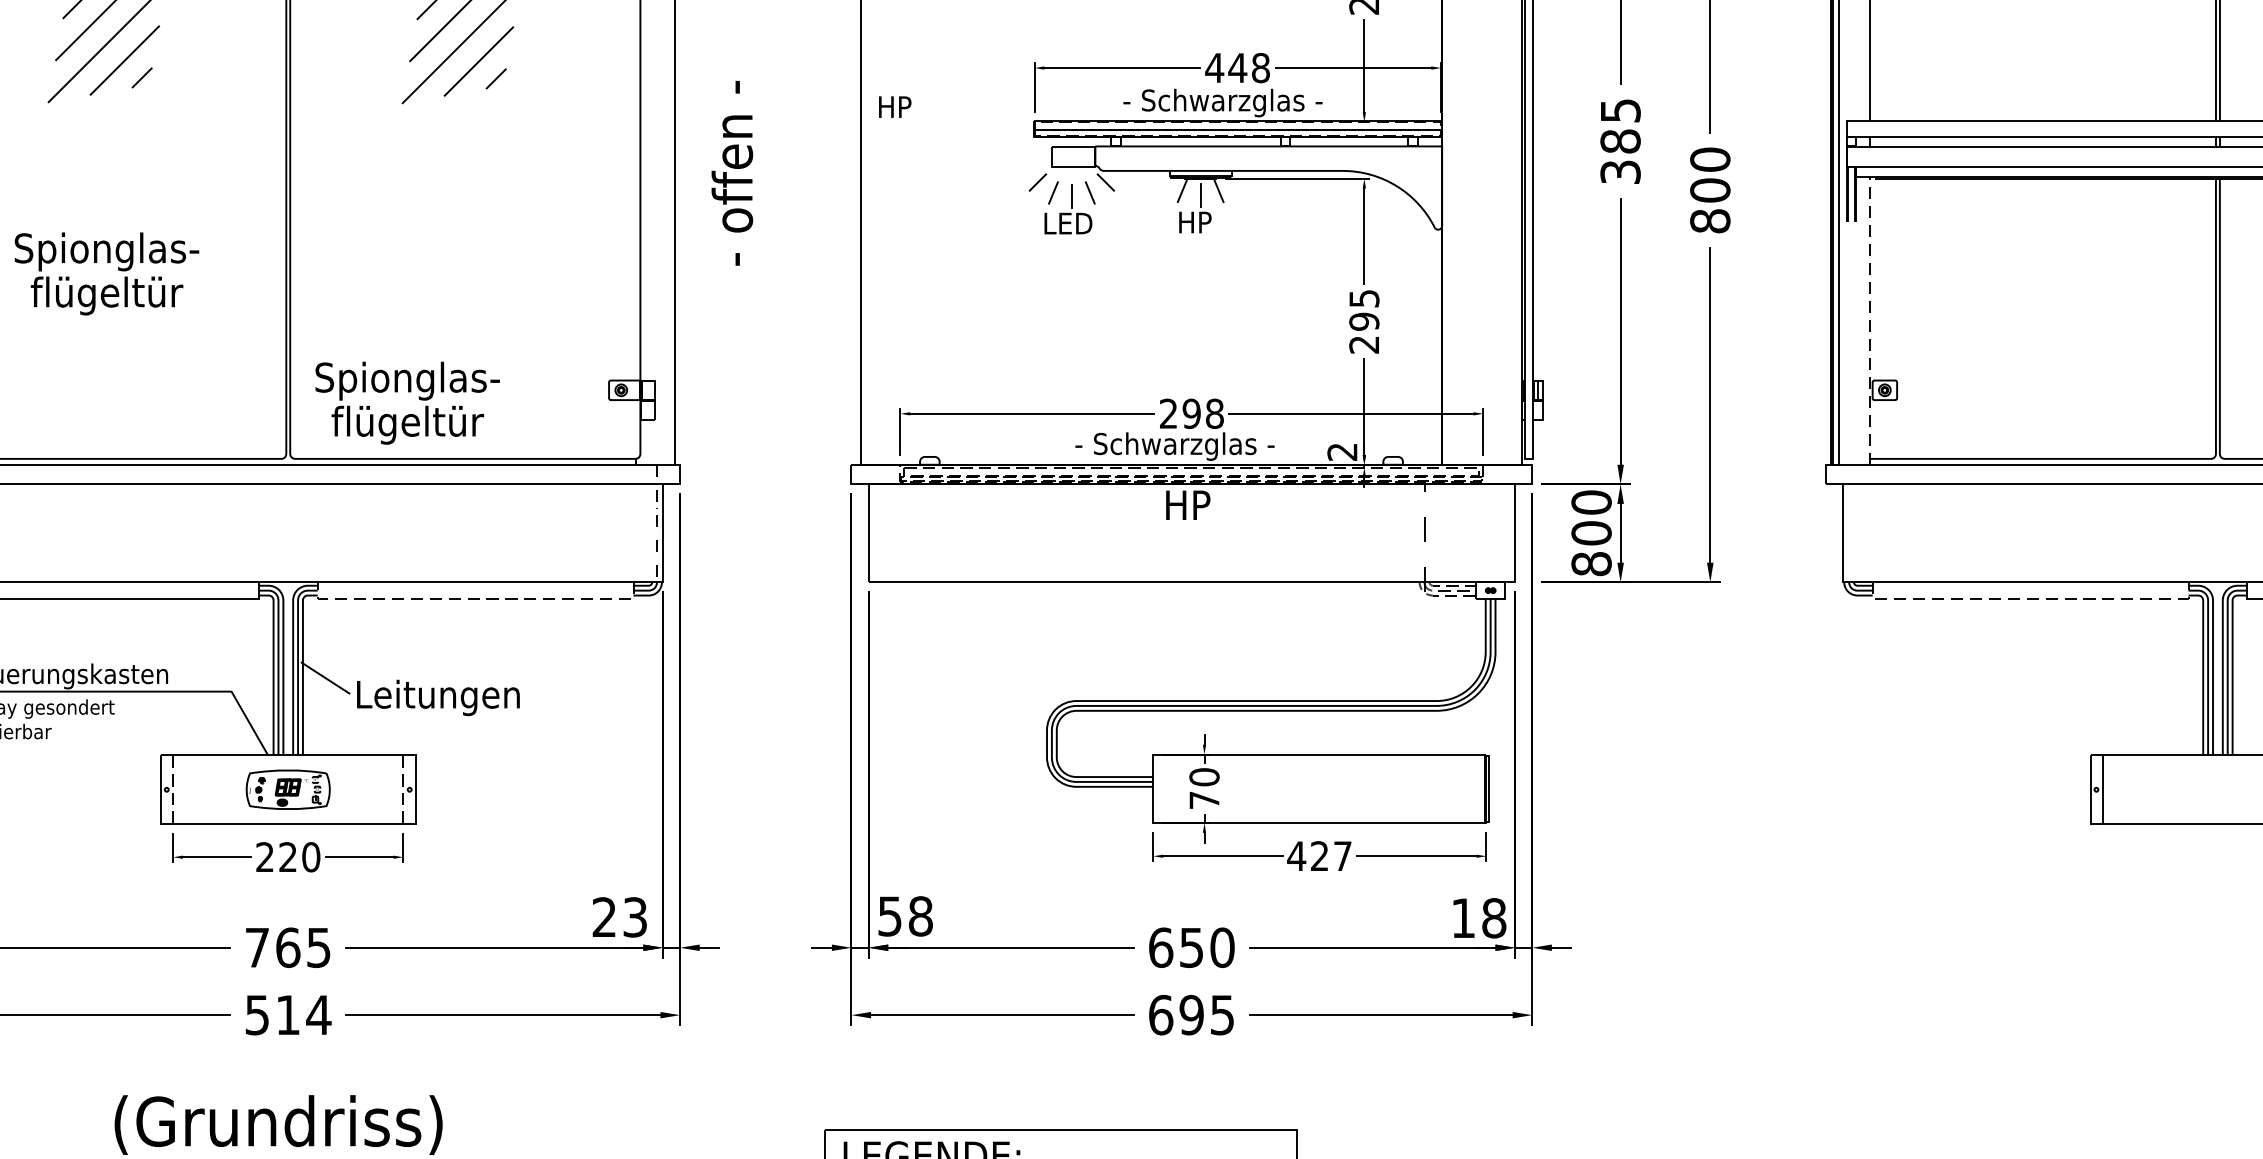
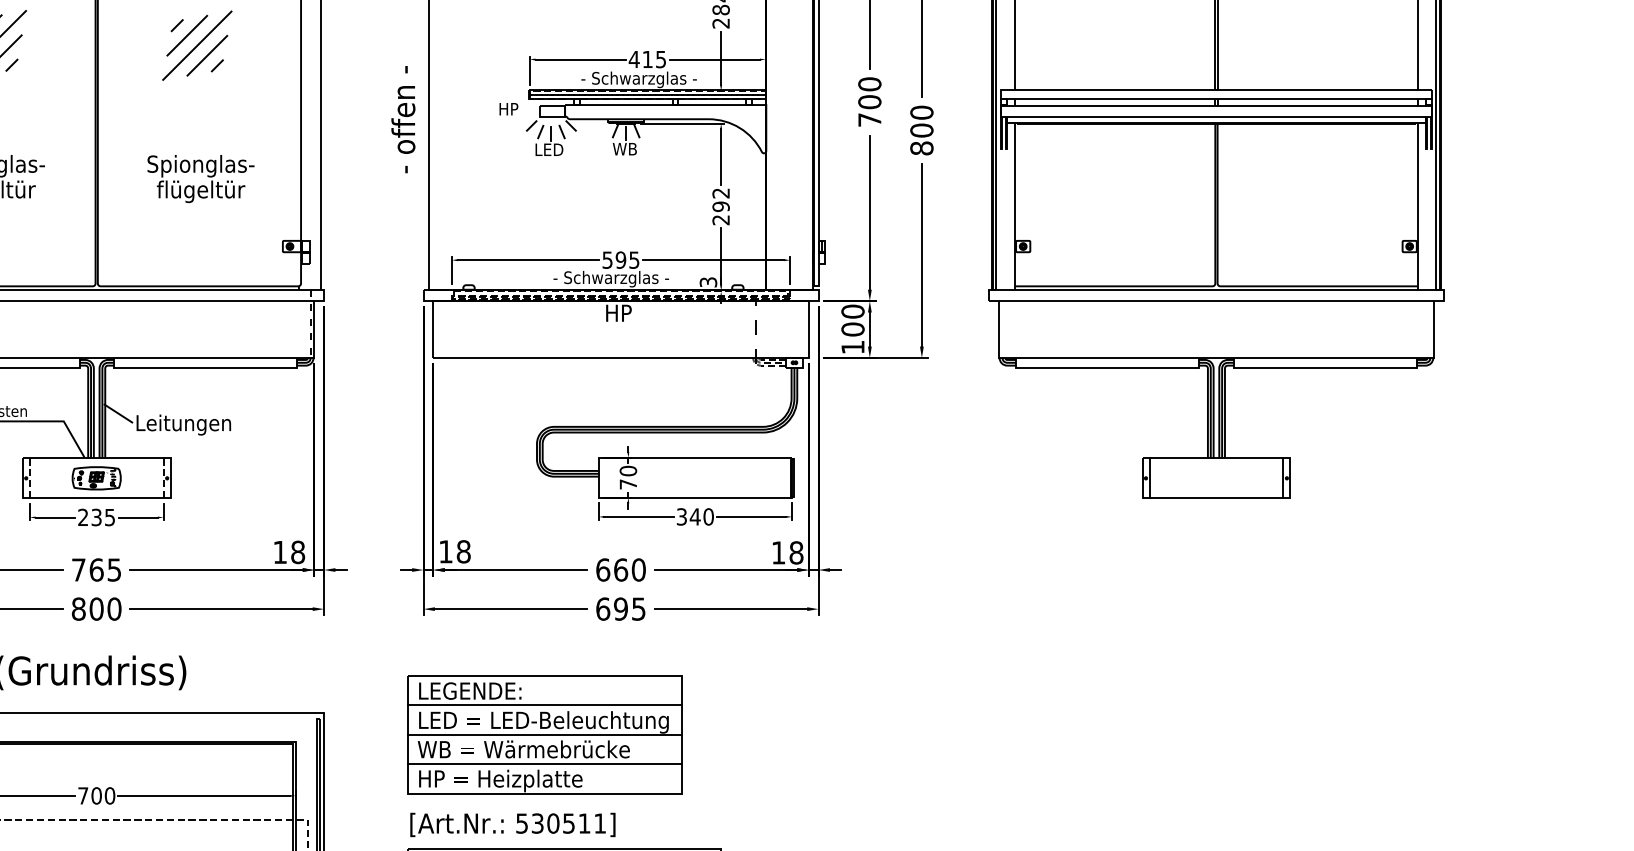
text: (1249, 67) -> (654, 59), 448 -> 415
text: (894, 107) -> (508, 109), moved
text: (1620, 140) -> (869, 101), 385 -> 700
text: (732, 173) -> (403, 119), moved
text: (1197, 223) -> (624, 149), HP -> WB
text: (1363, 298) -> (720, 193), 295 -> 292
line: (1869, 321) -> (1014, 206), dashed -> solid
text: (406, 404) -> (200, 179), moved
text: (1190, 412) -> (620, 259), 298 -> 595
text: (1342, 452) -> (708, 282), 2 -> 3
text: (1590, 564) -> (852, 347), 800 -> 100
line: (475, 598) -> (205, 367), dashed -> solid
line: (2030, 598) -> (1107, 367), dashed -> solid
text: (1318, 855) -> (694, 516), 427 -> 340
text: (299, 857) -> (103, 517), 220 -> 235
text: (889, 915) -> (445, 551), 58 -> 18
text: (620, 917) -> (289, 552), 23 -> 18
text: (1192, 946) -> (621, 569), 650 -> 660
text: (287, 1014) -> (96, 608), 514 -> 800

